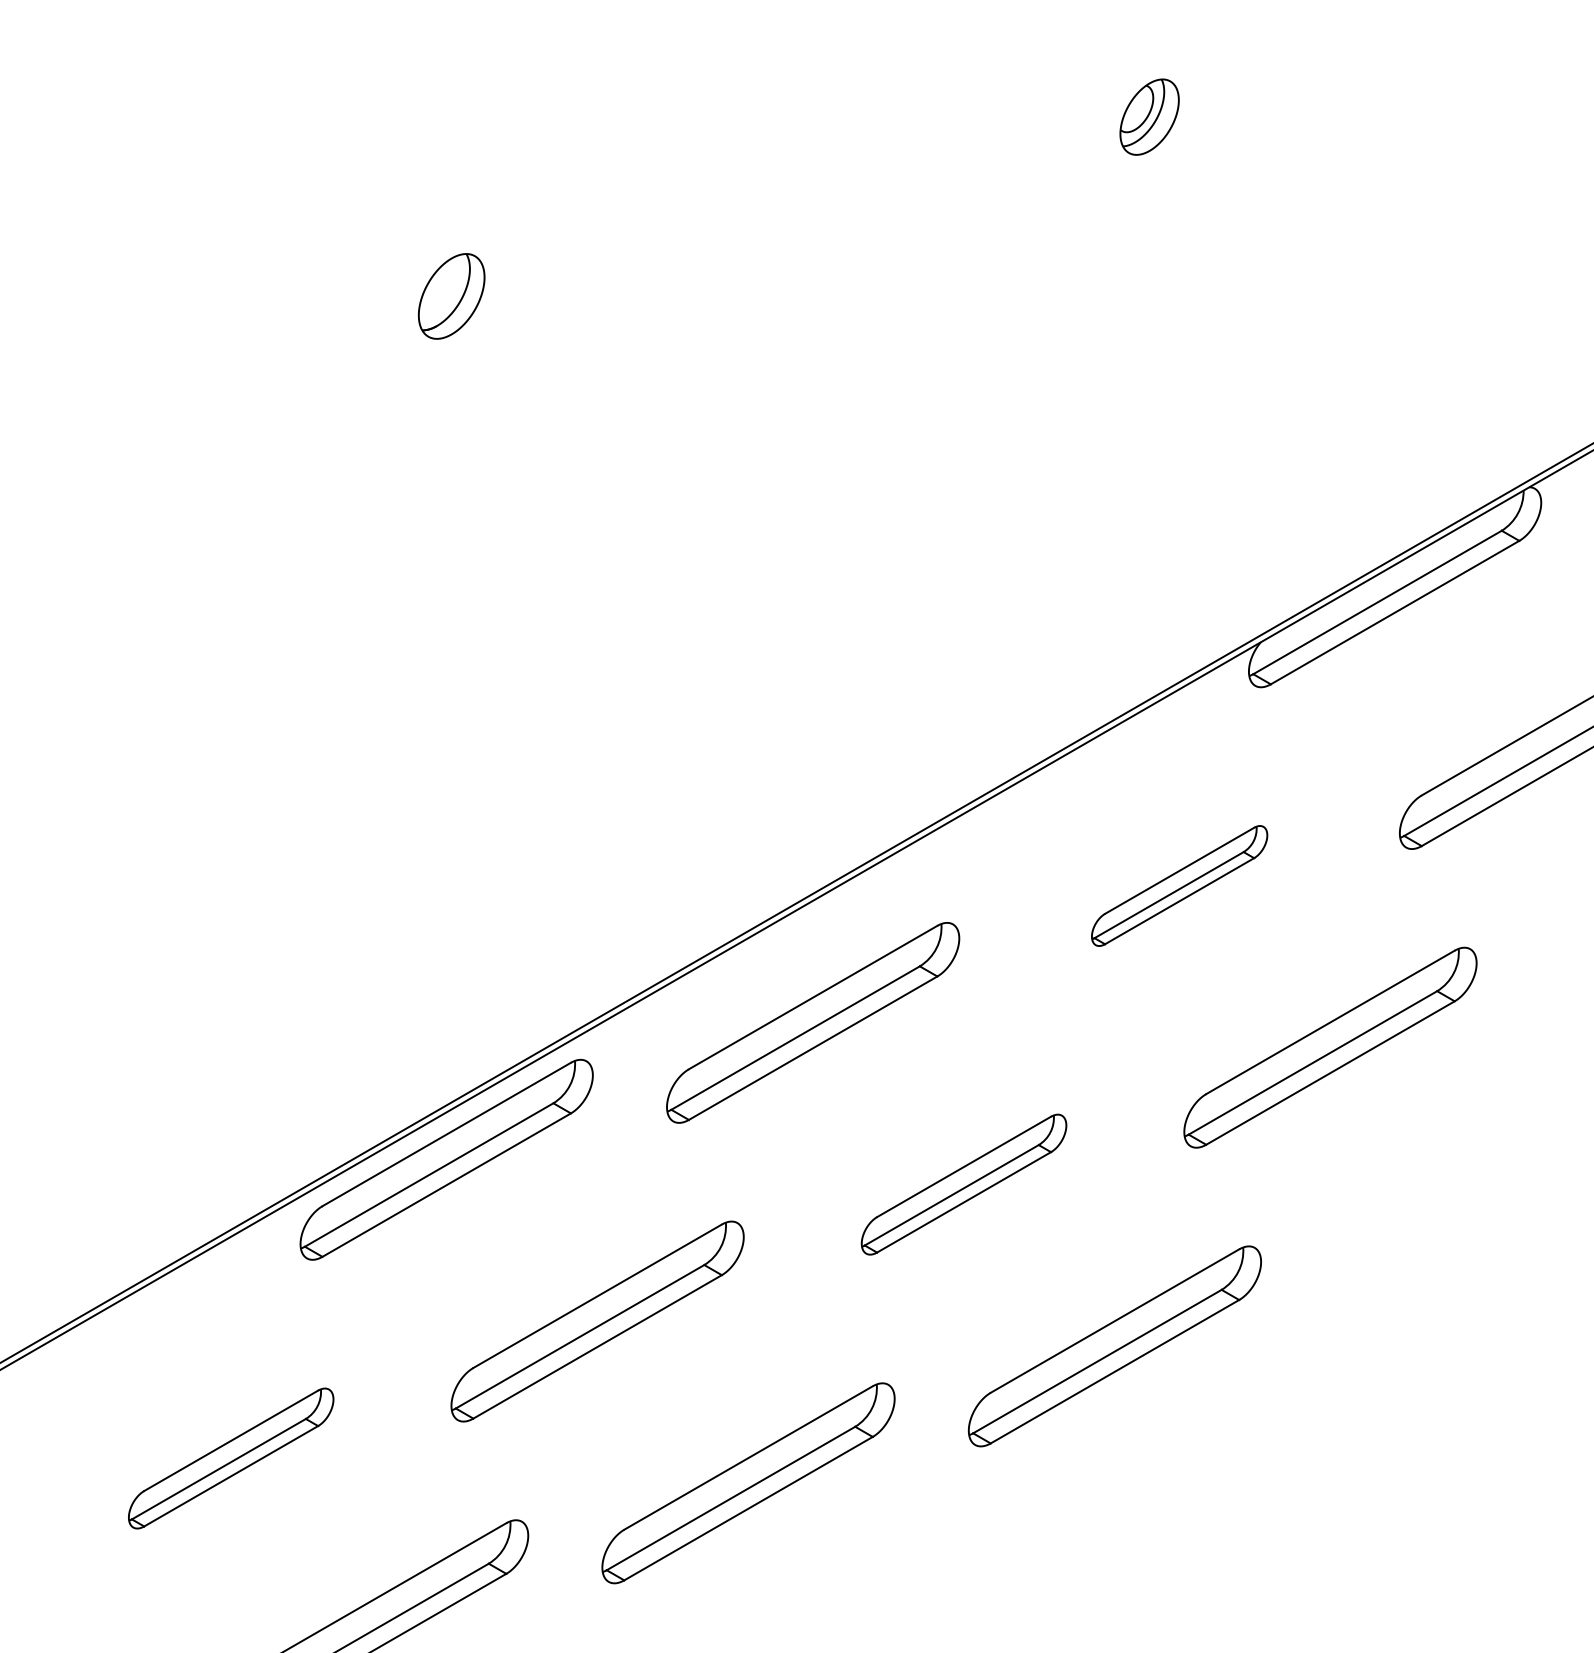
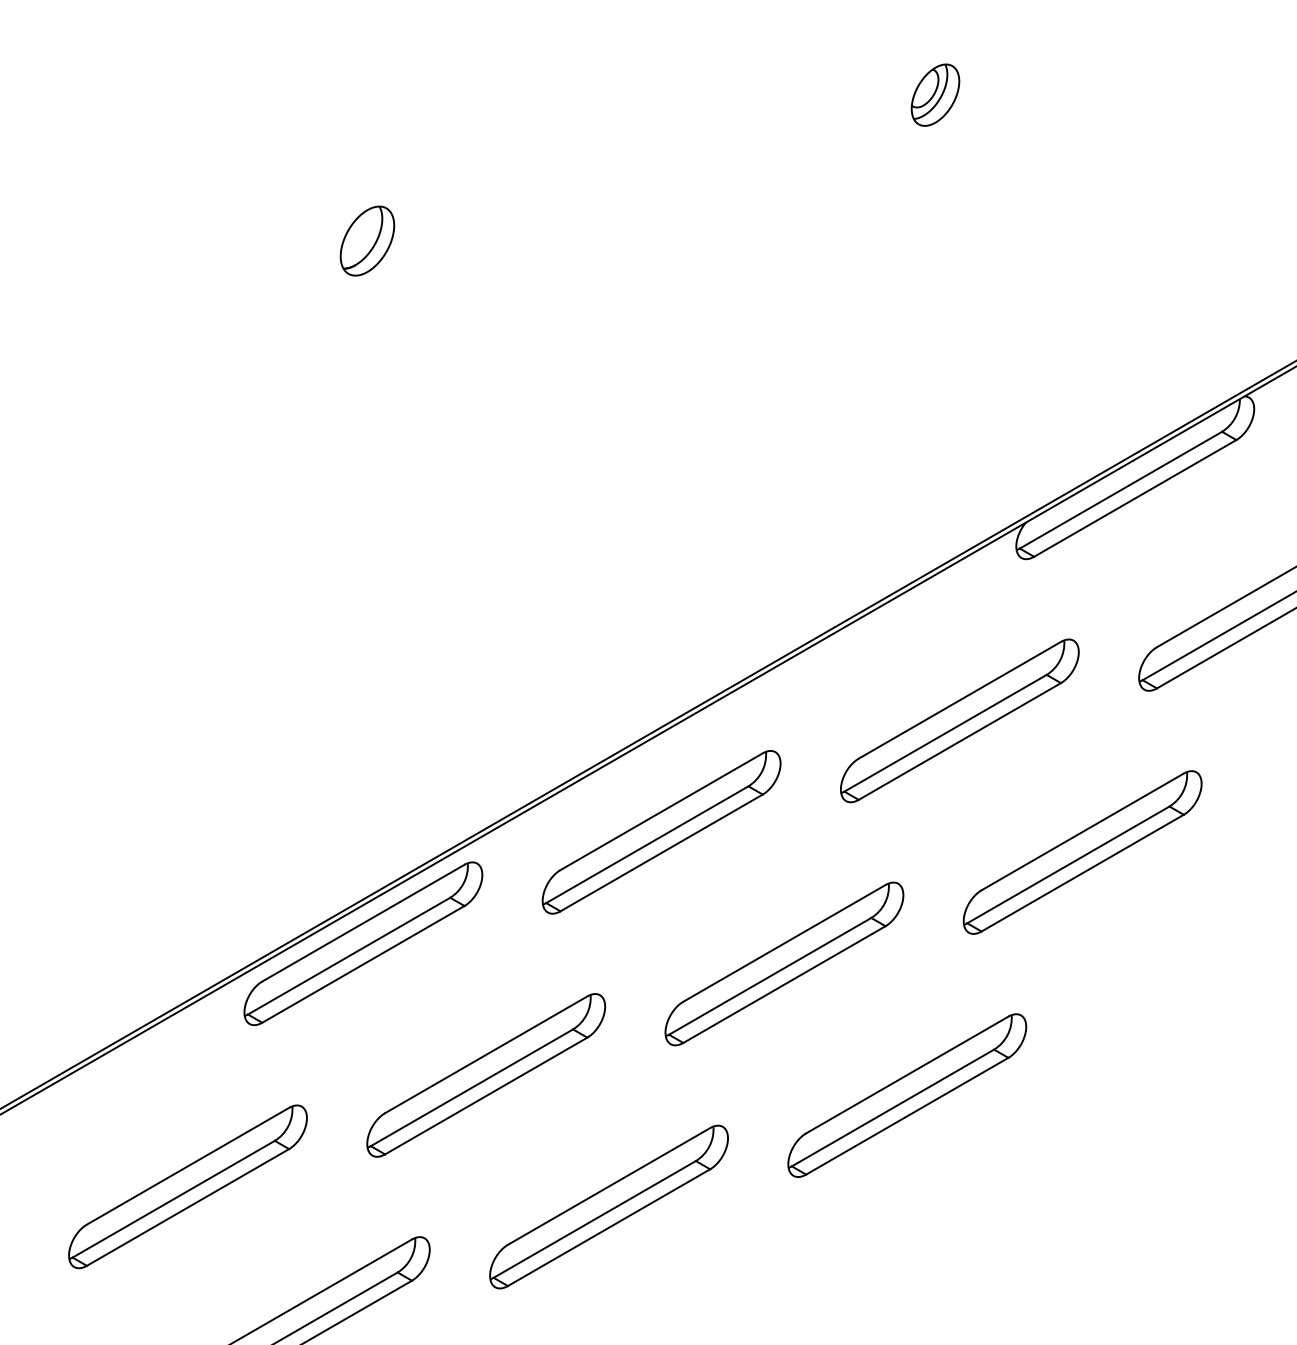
part: (1179, 885) -> (959, 720), size x1.67
part: (964, 1184) -> (784, 963), size x1.43
part: (230, 1458) -> (187, 1186), size x1.43

